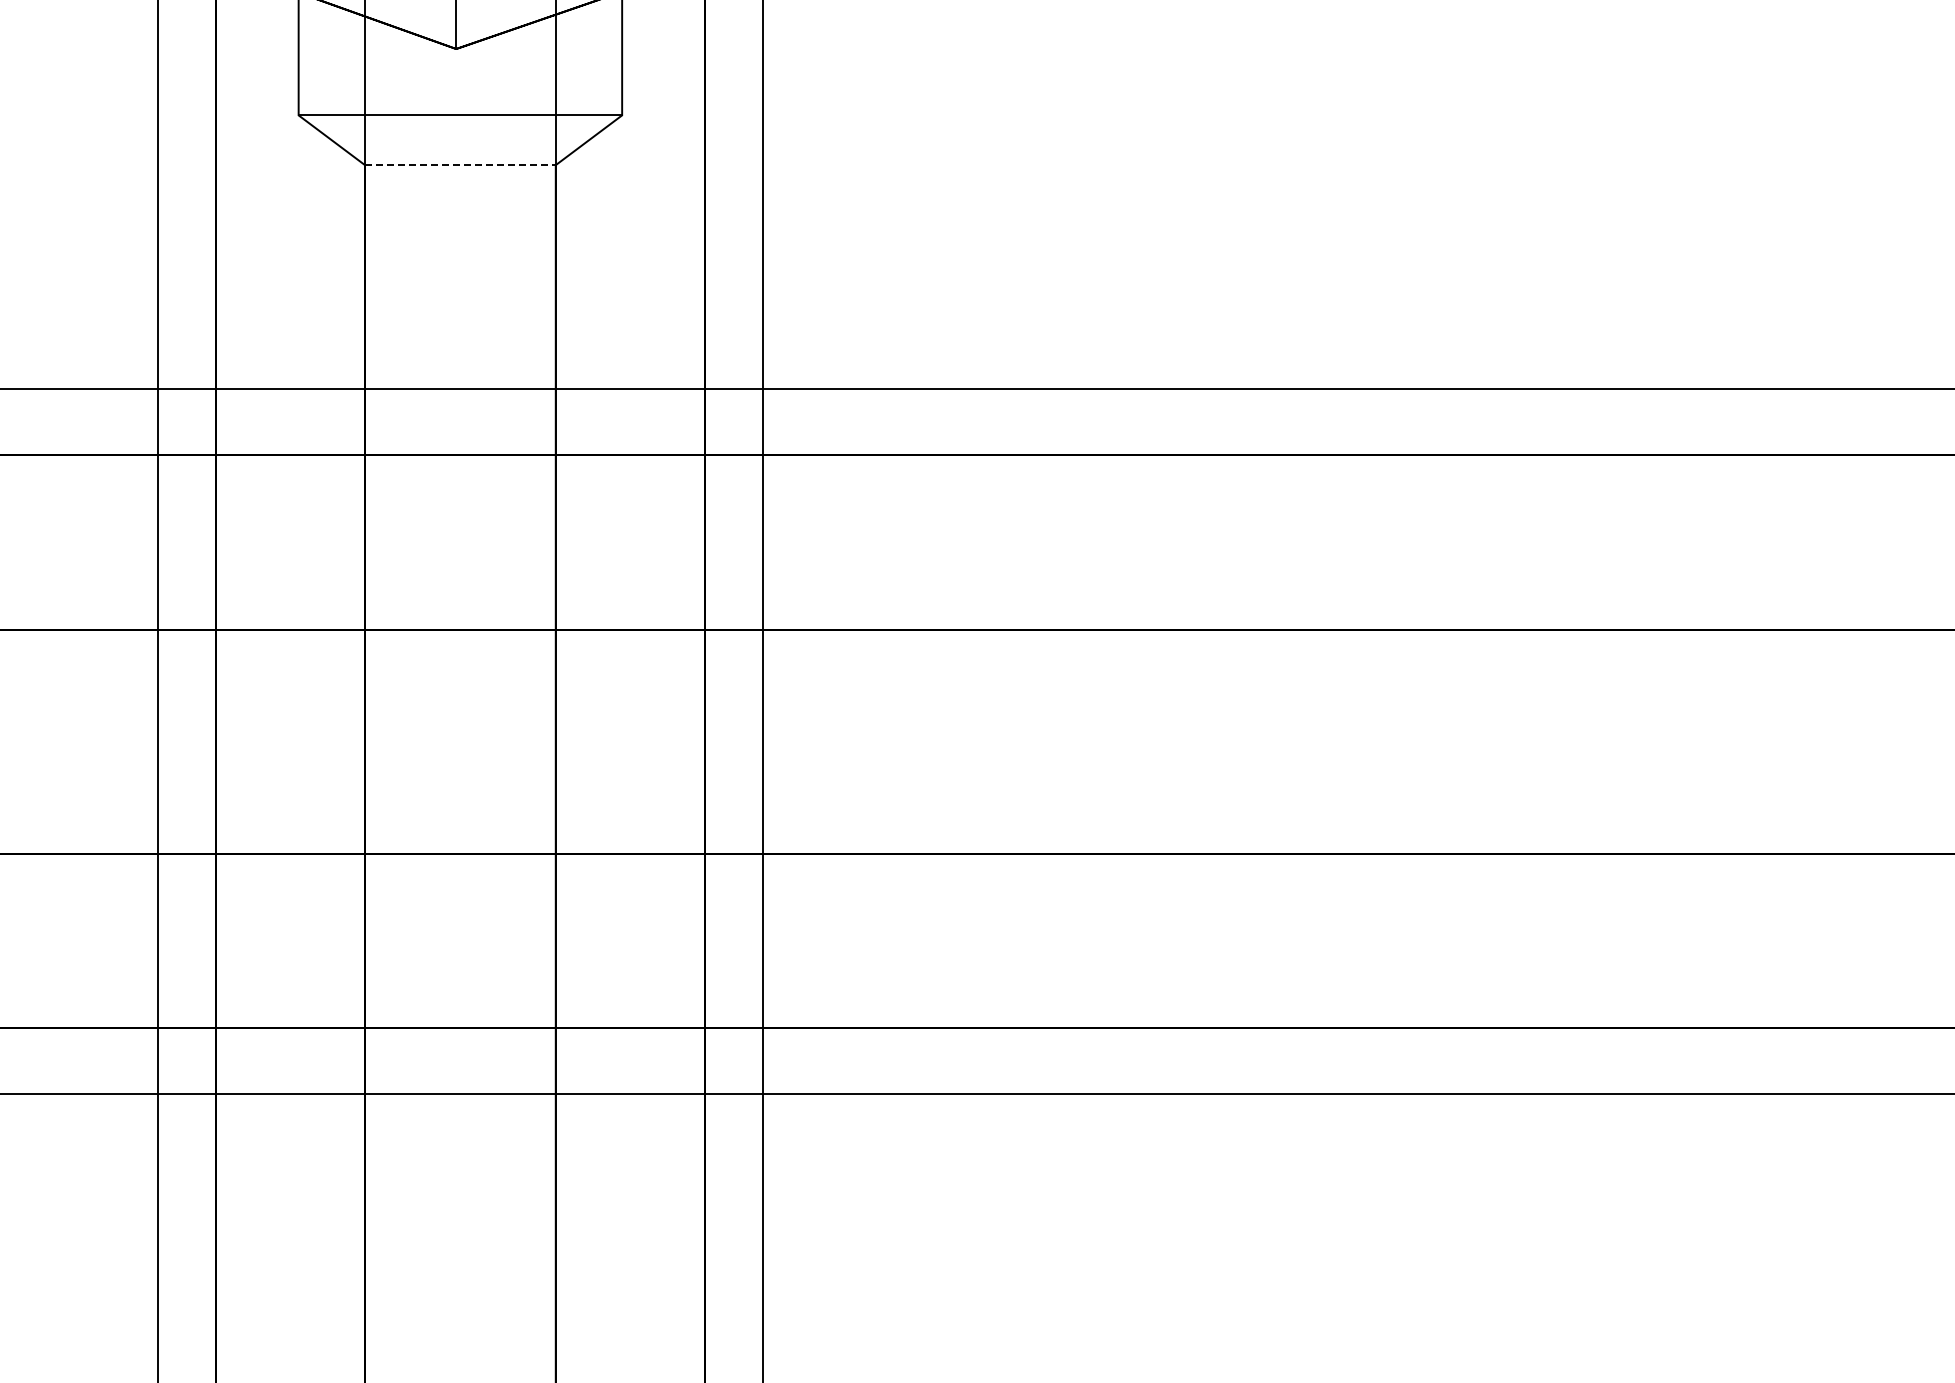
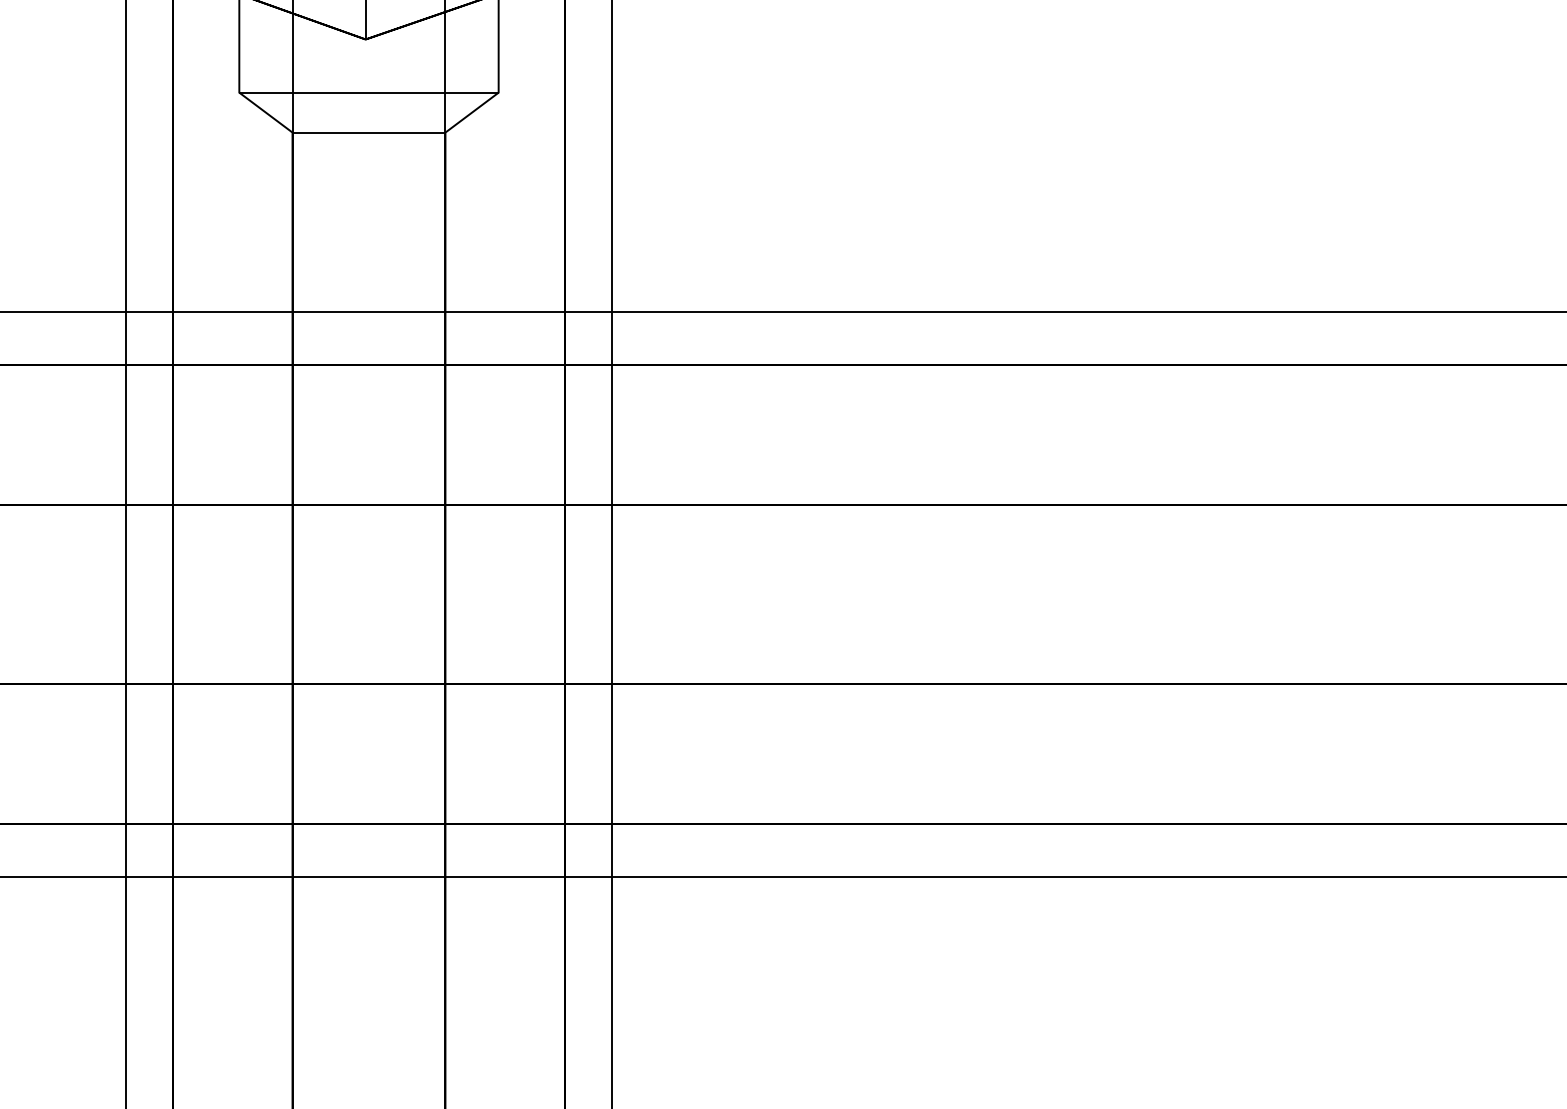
line: (460, 165) -> (369, 132), dashed -> solid

